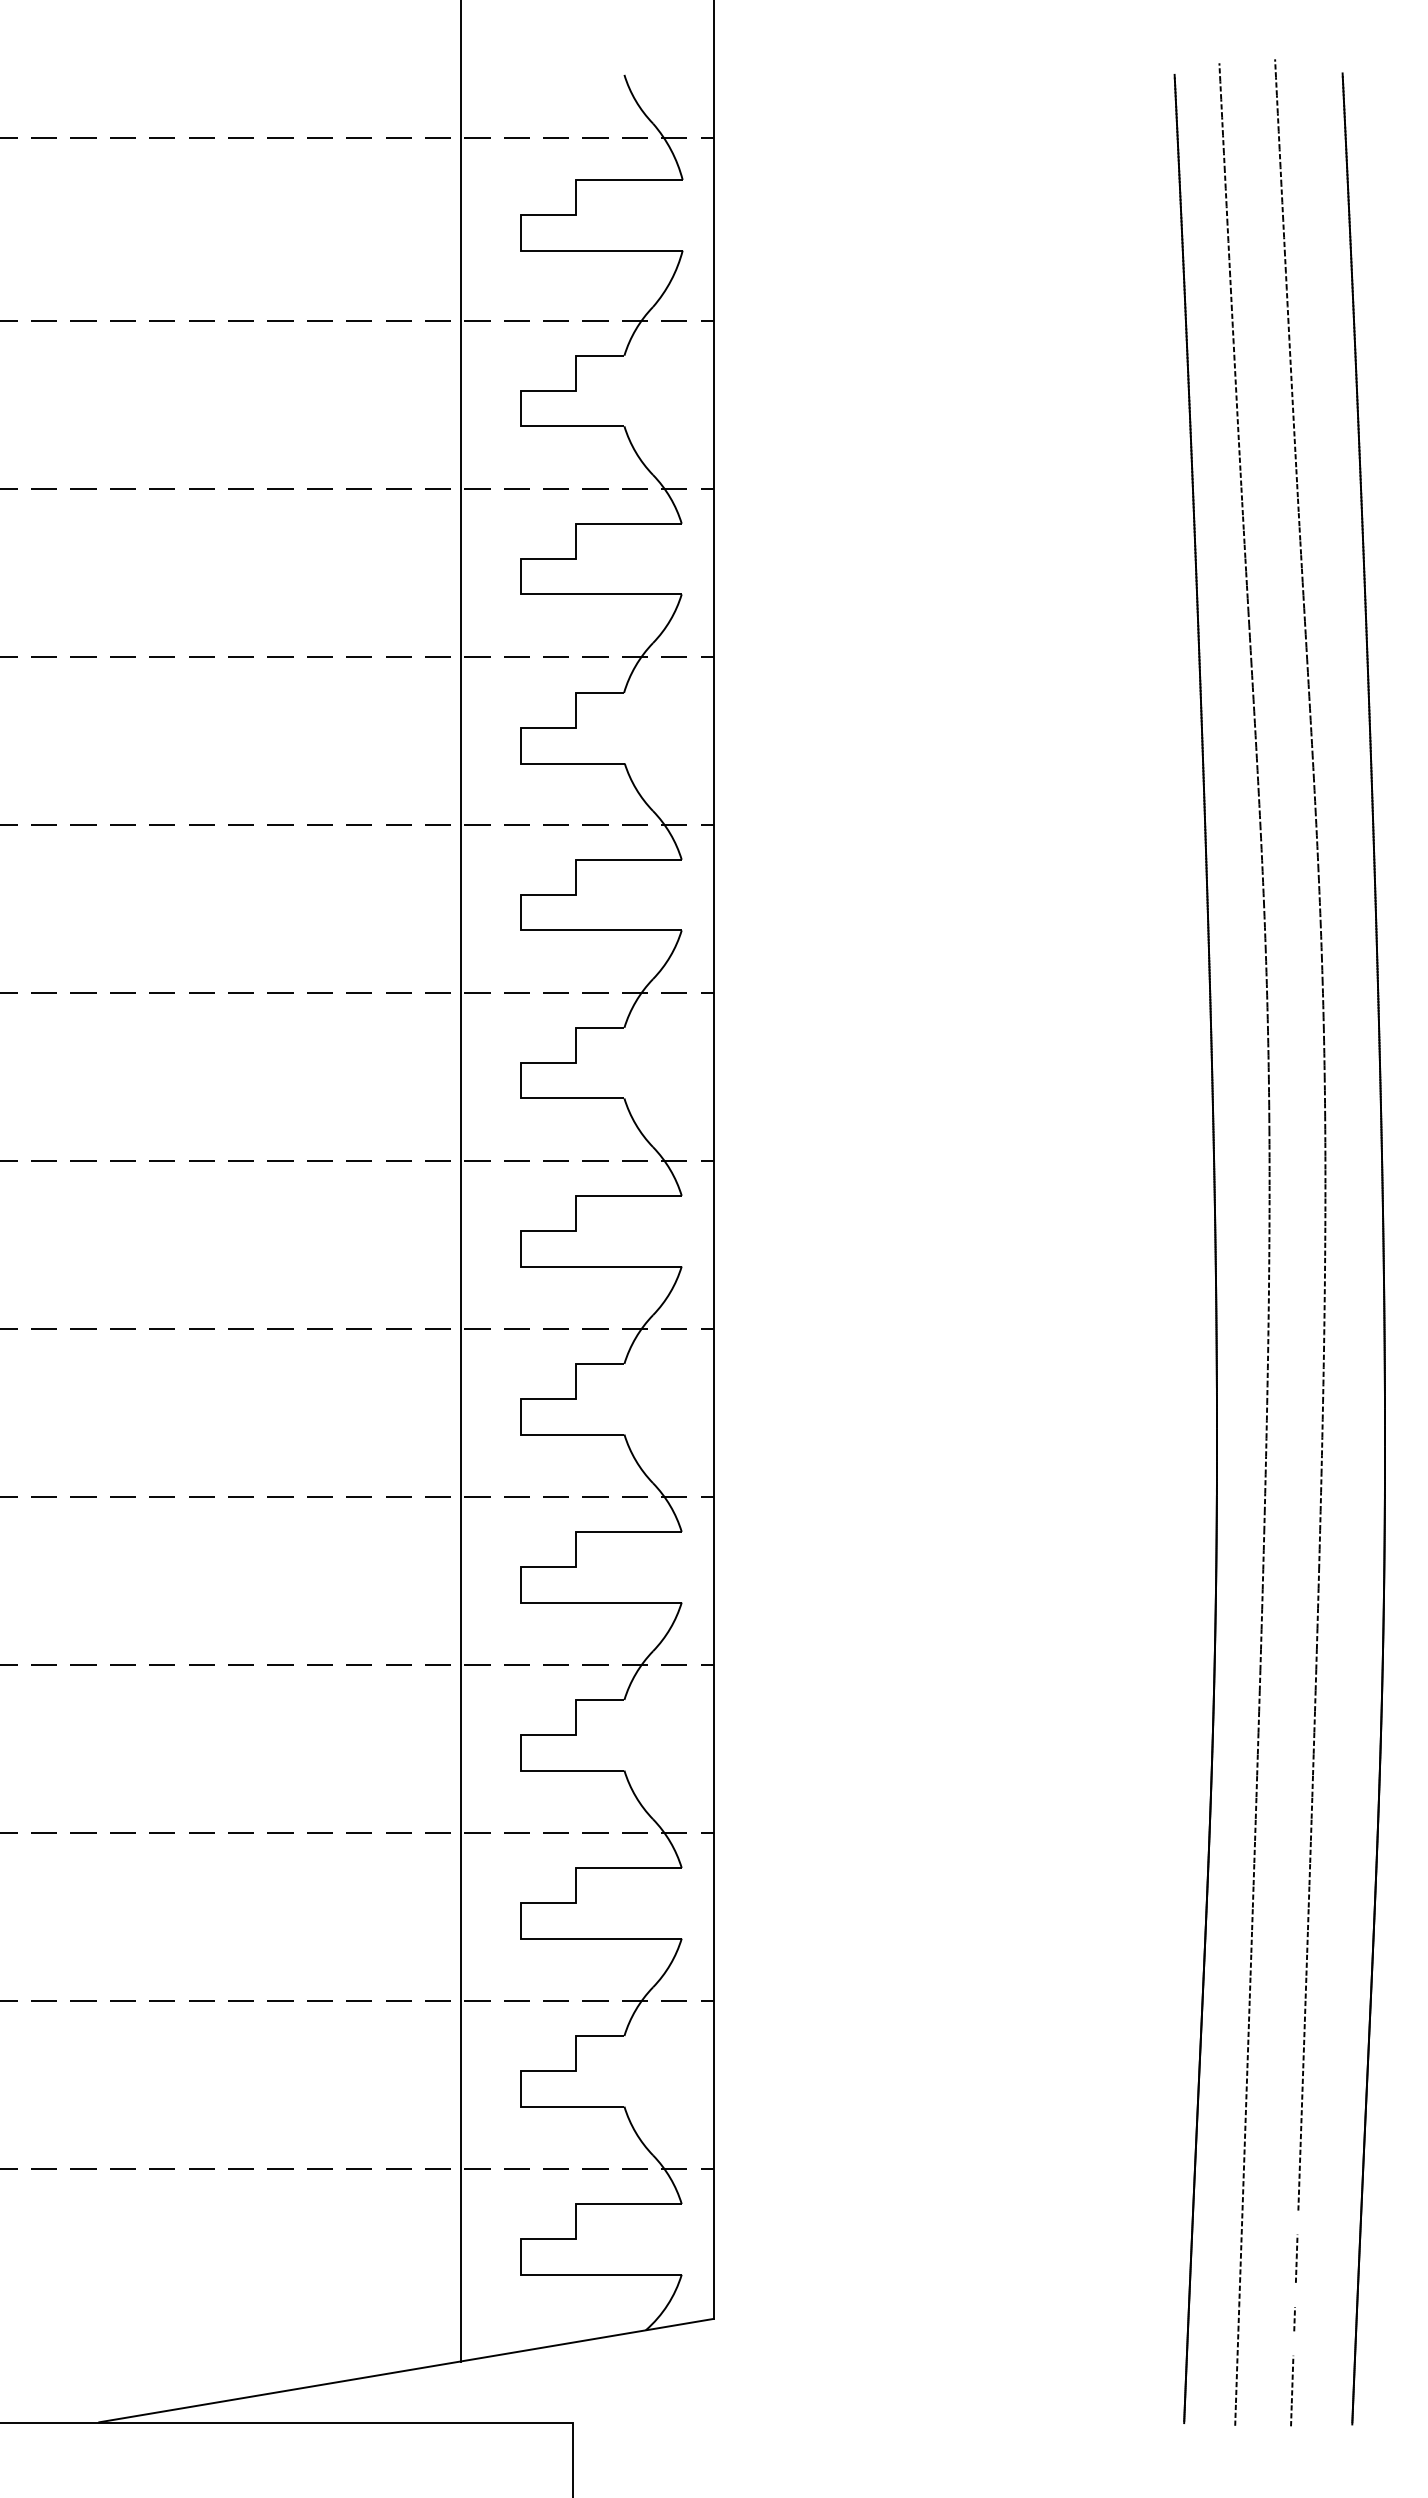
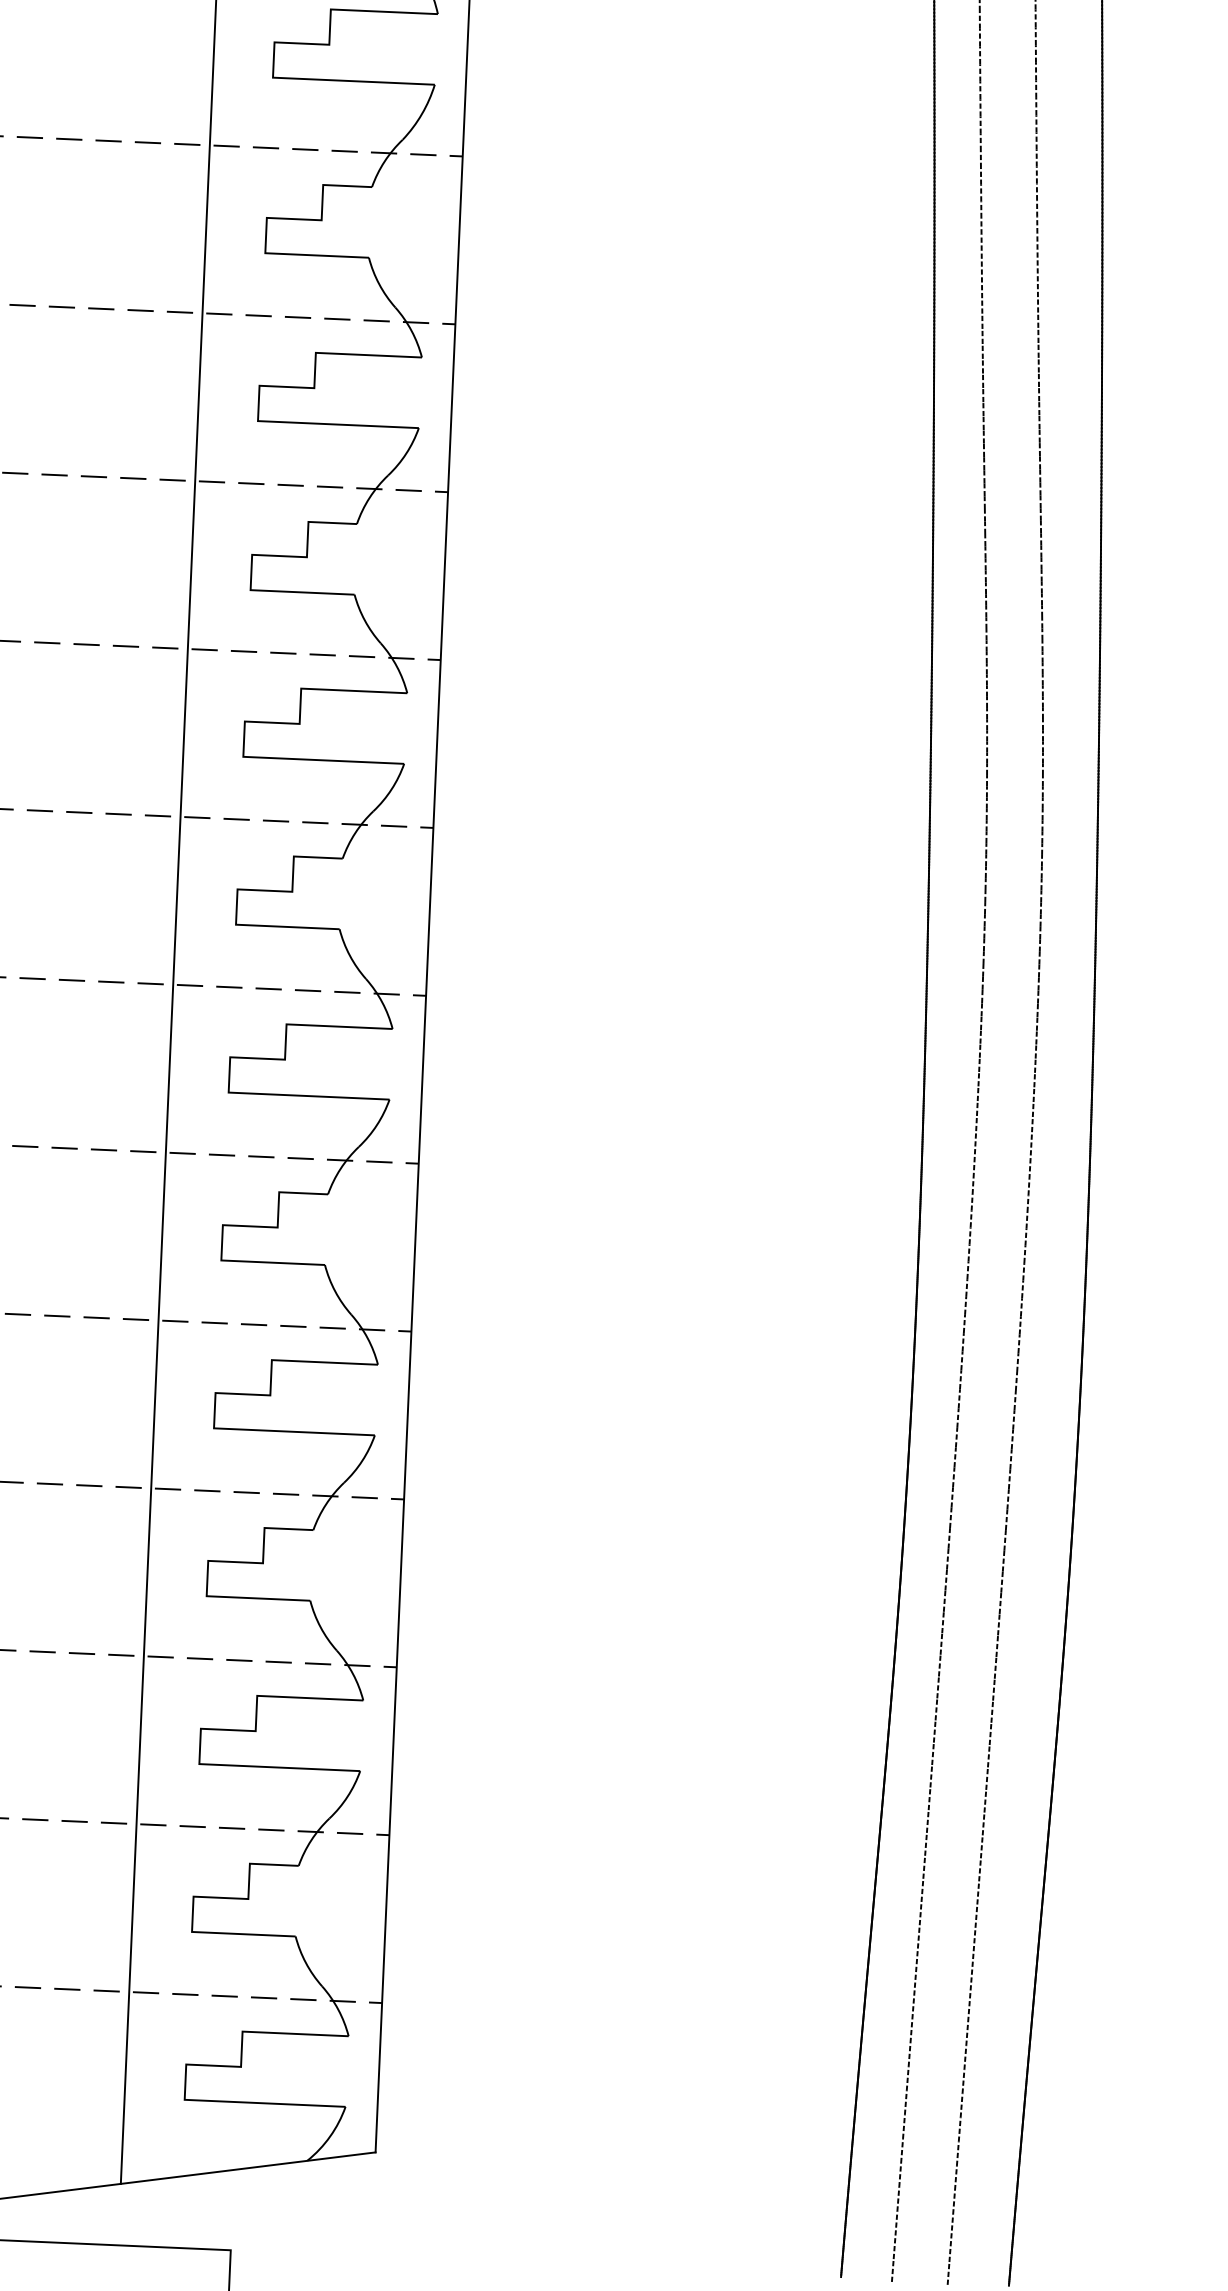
line: (1297, 2222) -> (963, 2081), added
line: (1295, 2294) -> (957, 2153), added
line: (1293, 2343) -> (953, 2202), added

